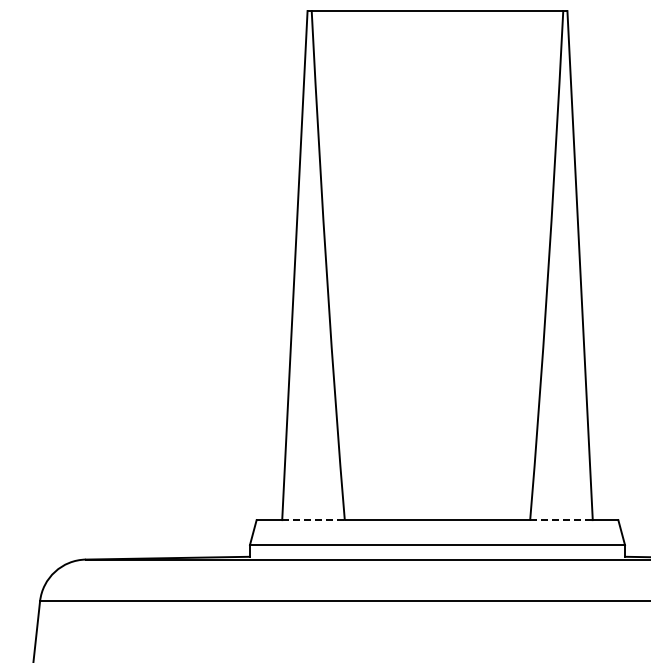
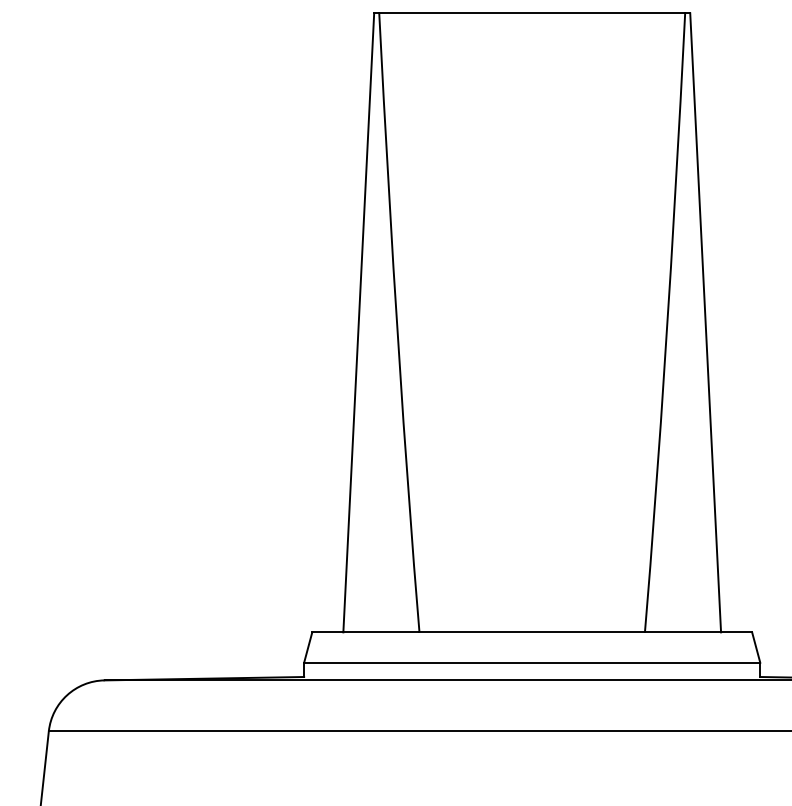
line: (314, 520) -> (382, 632), dashed -> solid
line: (561, 520) -> (683, 632), dashed -> solid

